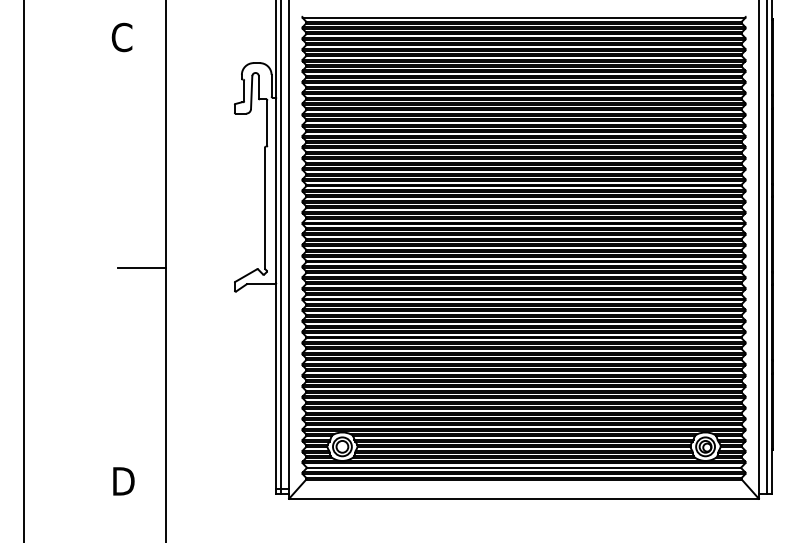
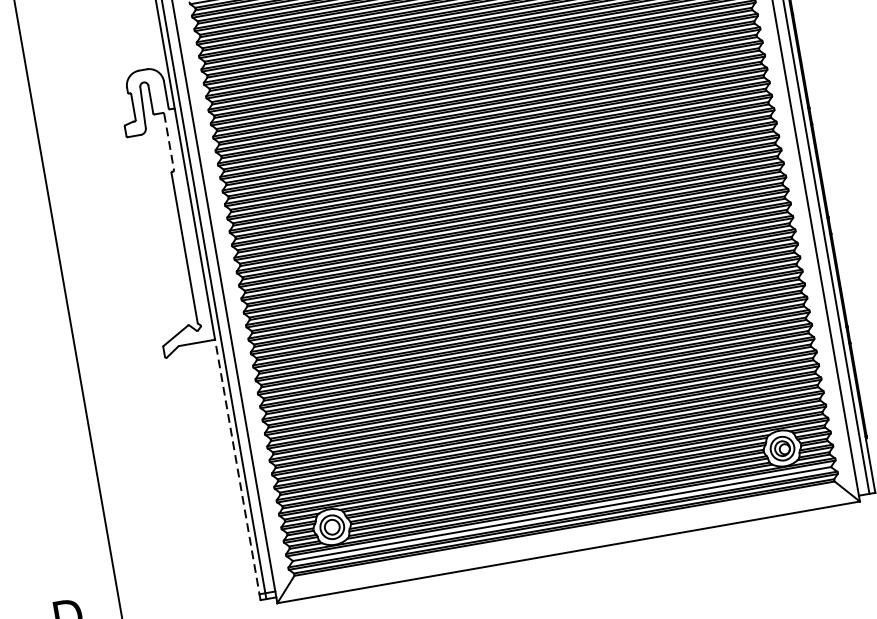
line: (267, 123) -> (169, 142), solid -> dashed
line: (141, 268) -> (44, 349), removed
line: (276, 388) -> (237, 469), solid -> dashed

